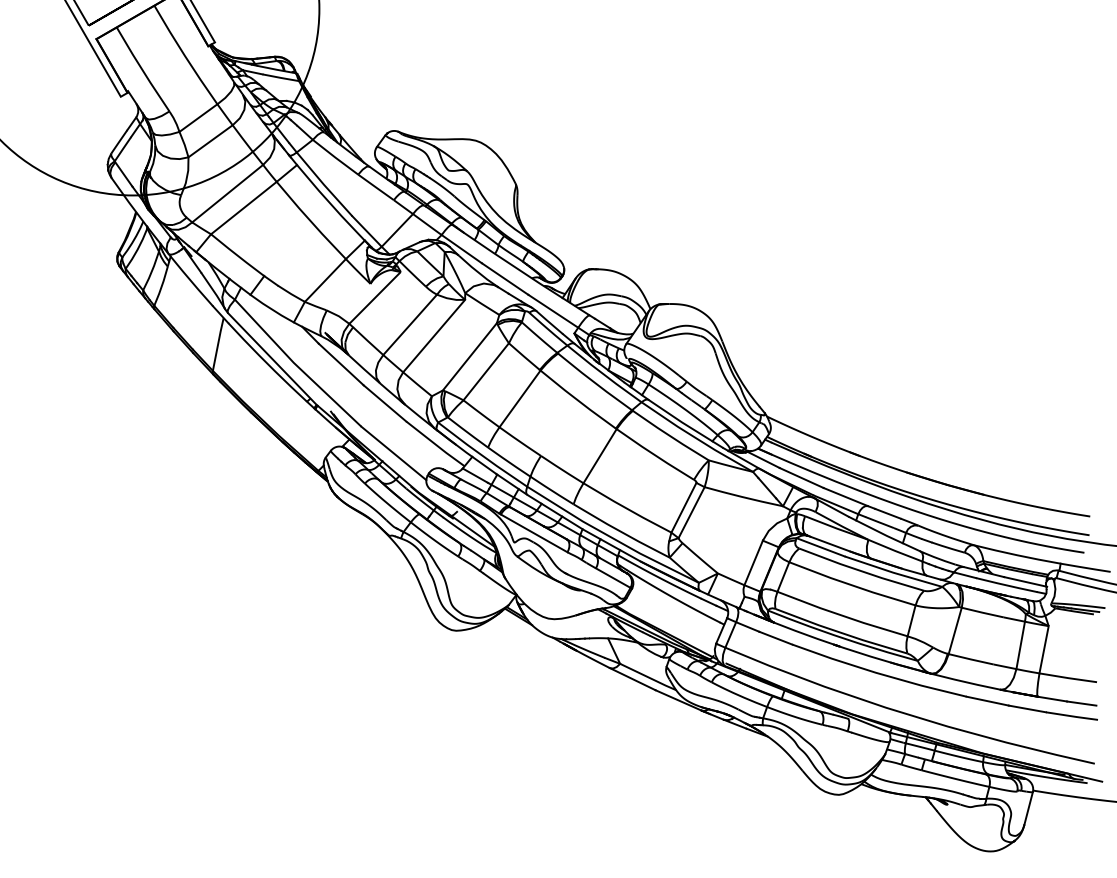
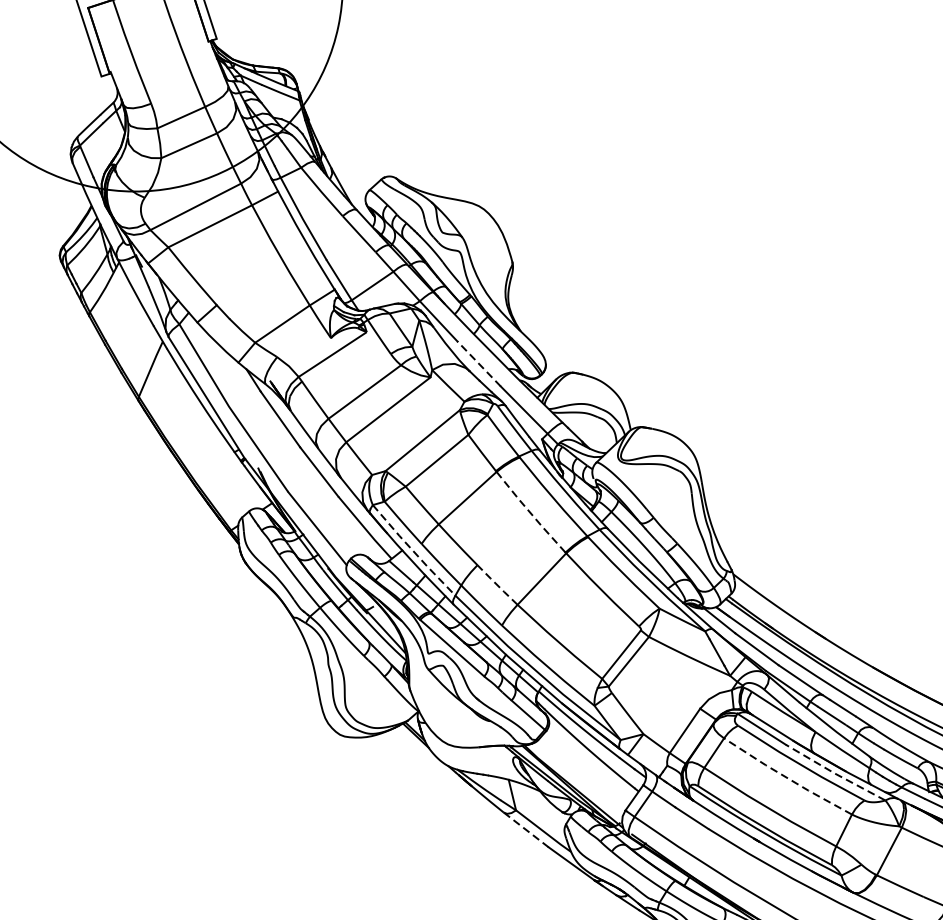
line: (504, 278) -> (478, 363), solid -> dashed
line: (577, 400) -> (530, 513), solid -> dashed
line: (482, 455) -> (413, 551), solid -> dashed
line: (561, 469) -> (496, 584), solid -> dashed
line: (893, 572) -> (835, 773), solid -> dashed
line: (851, 585) -> (786, 778), solid -> dashed
line: (633, 679) -> (527, 830), solid -> dashed

